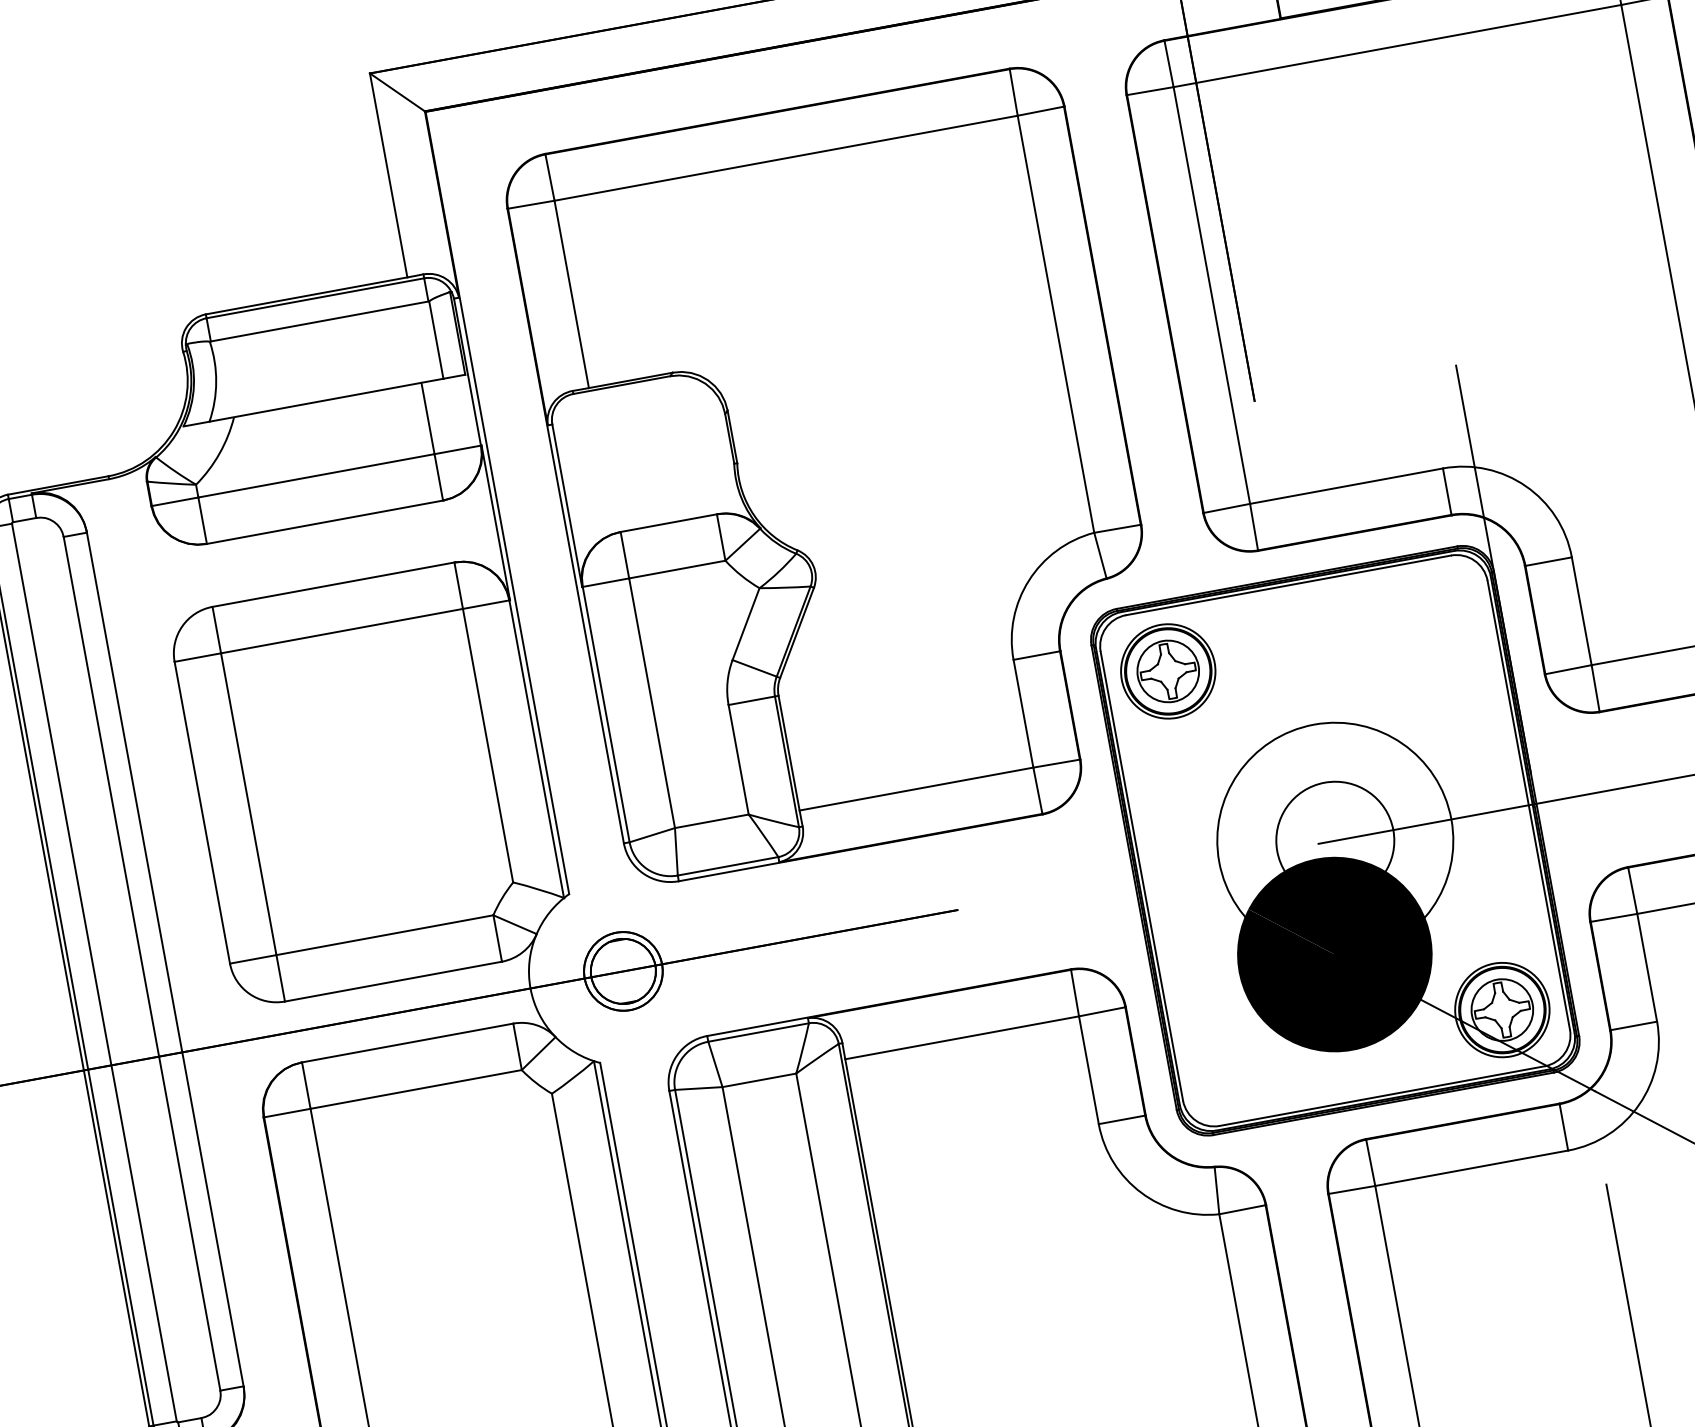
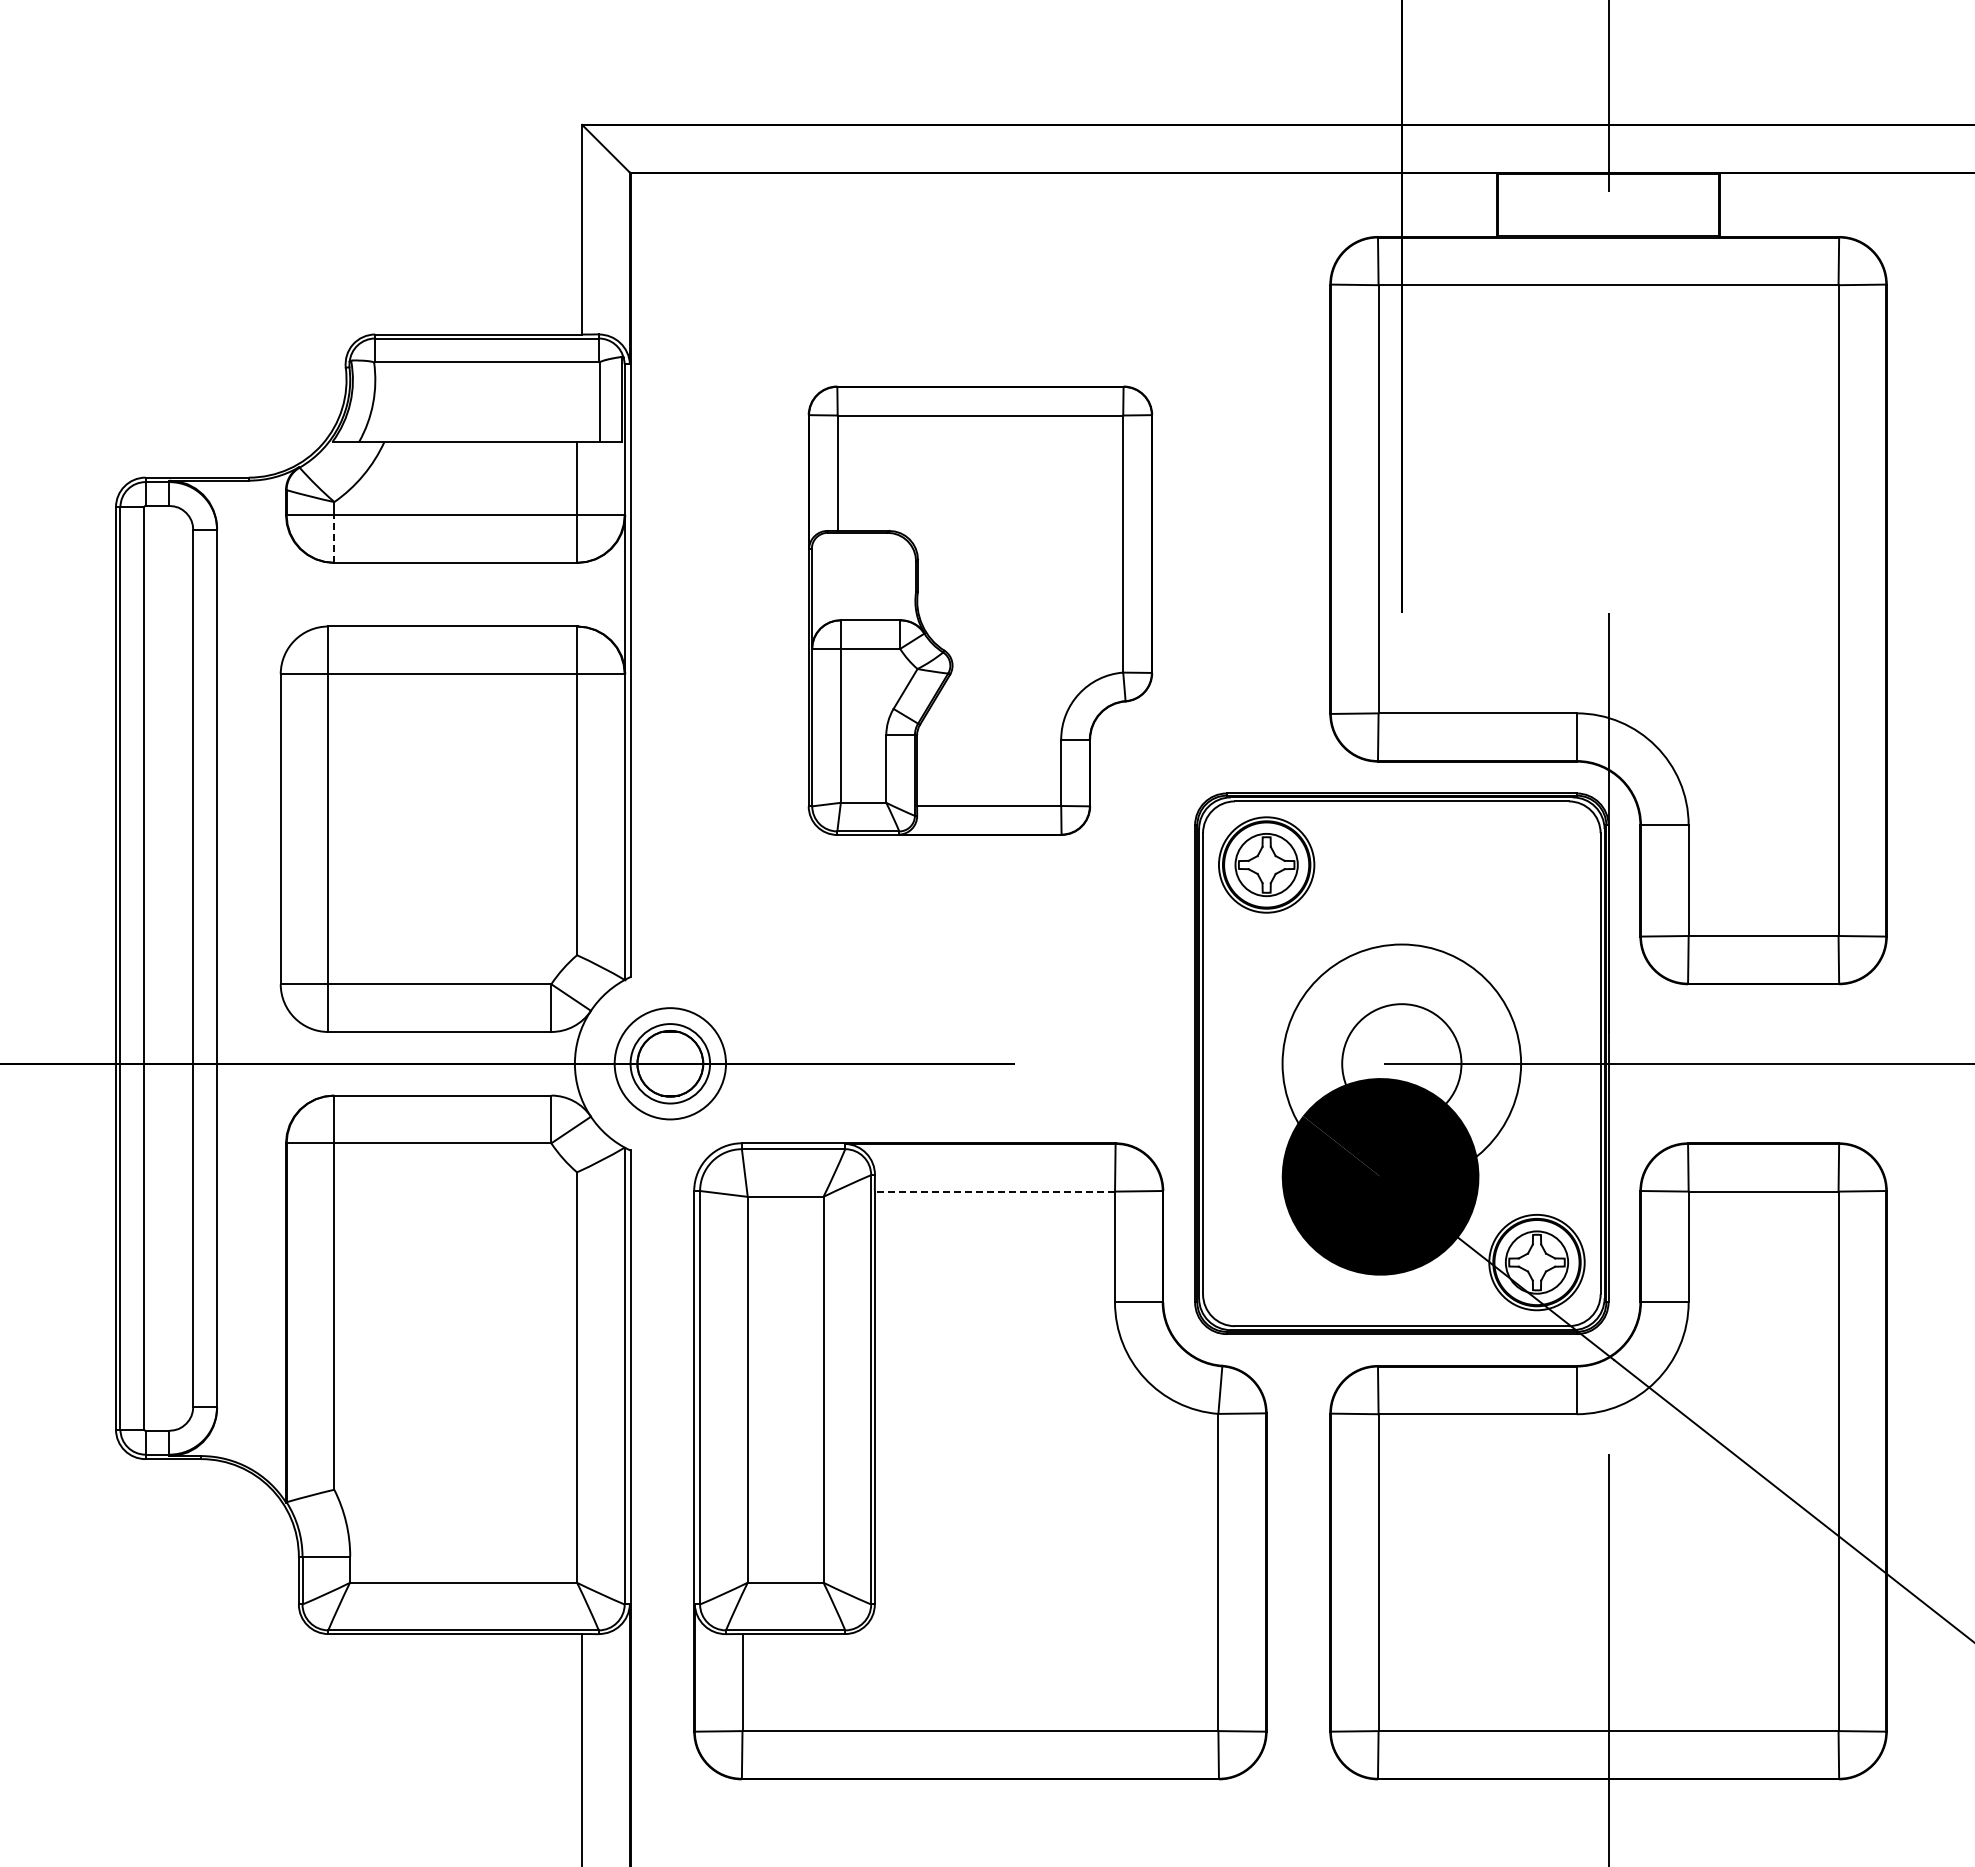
part: (844, 474) -> (980, 610), size x0.6
line: (202, 521) -> (334, 539), solid -> dashed
circle: (623, 971) -> (670, 1063), size x1.4
line: (961, 1037) -> (994, 1191), solid -> dashed

